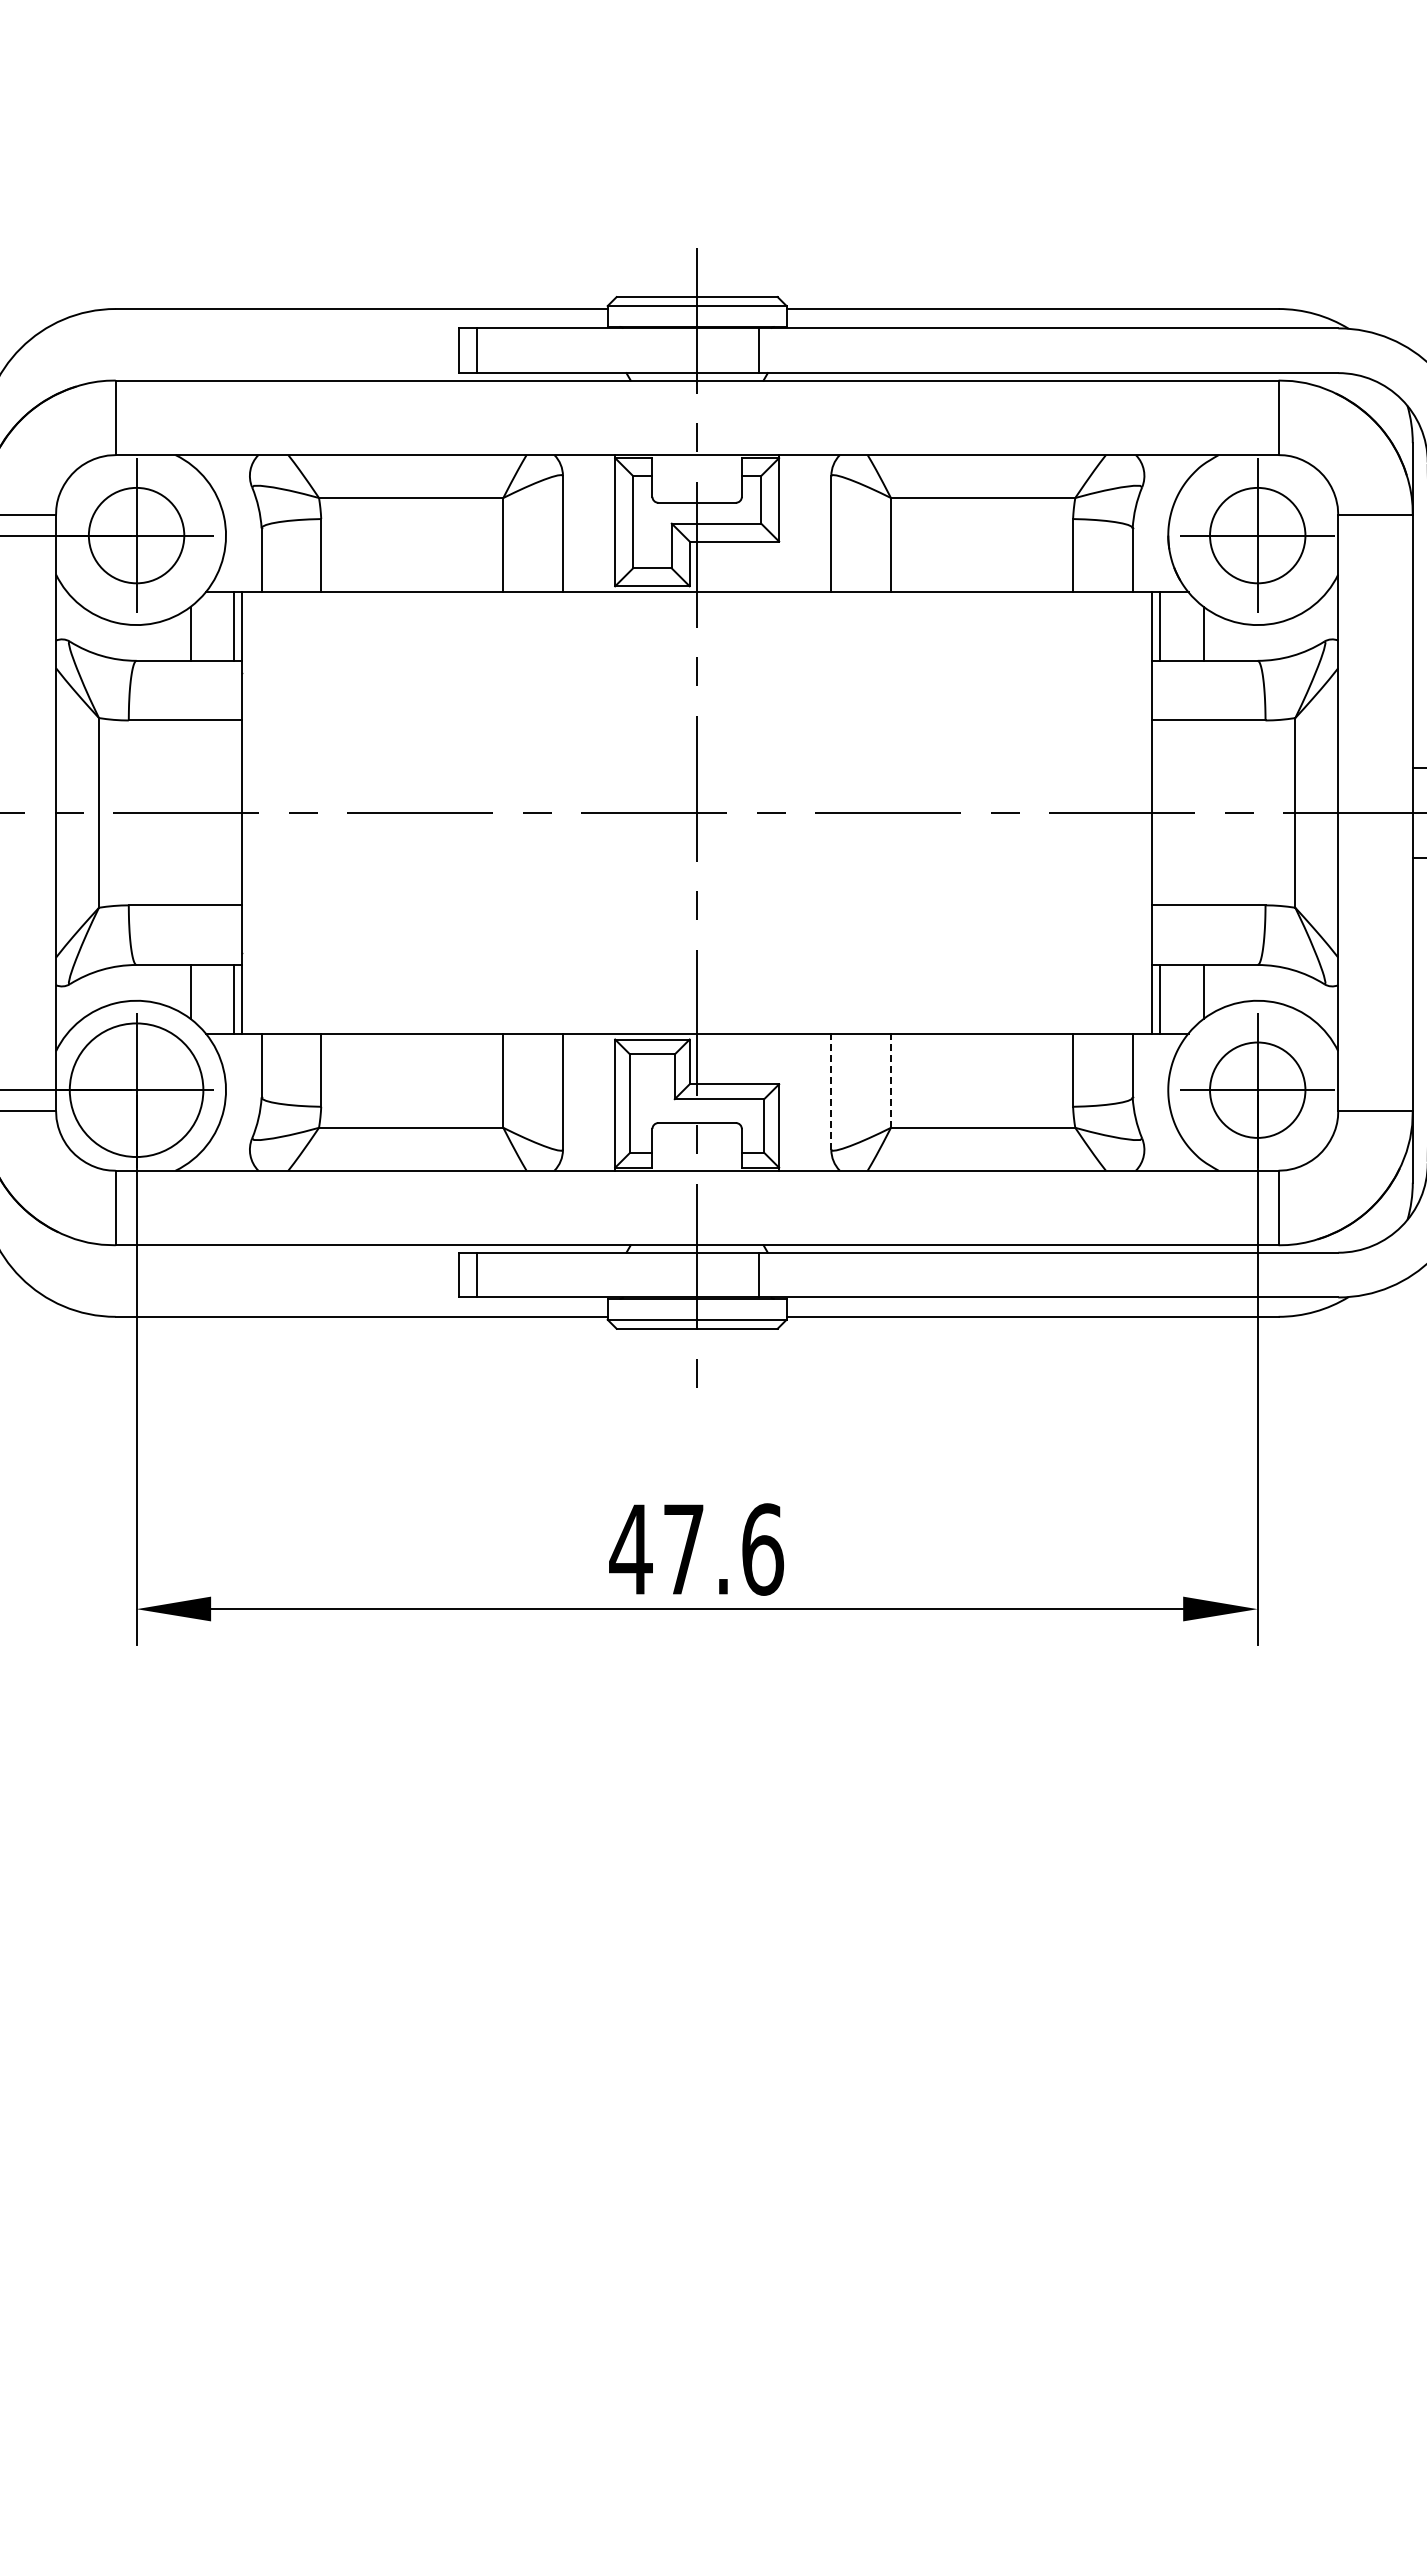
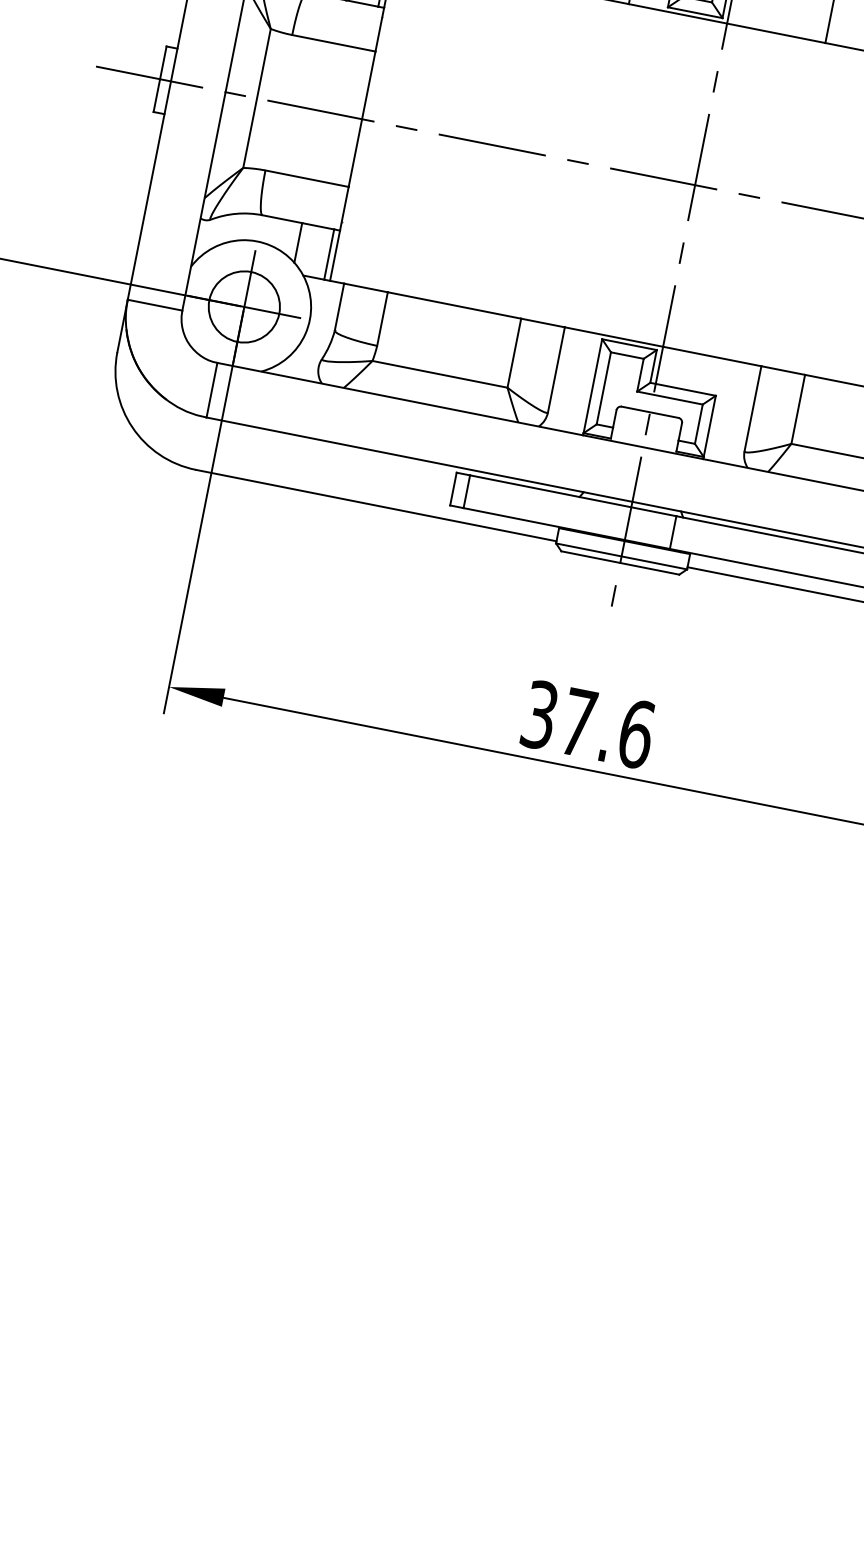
line: (890, 1080) -> (797, 409), dashed -> solid
circle: (136, 1089) -> (244, 306), size x0.71
line: (831, 1091) -> (753, 408), dashed -> solid
text: (630, 1549) -> (539, 714), 47.6 -> 37.6

